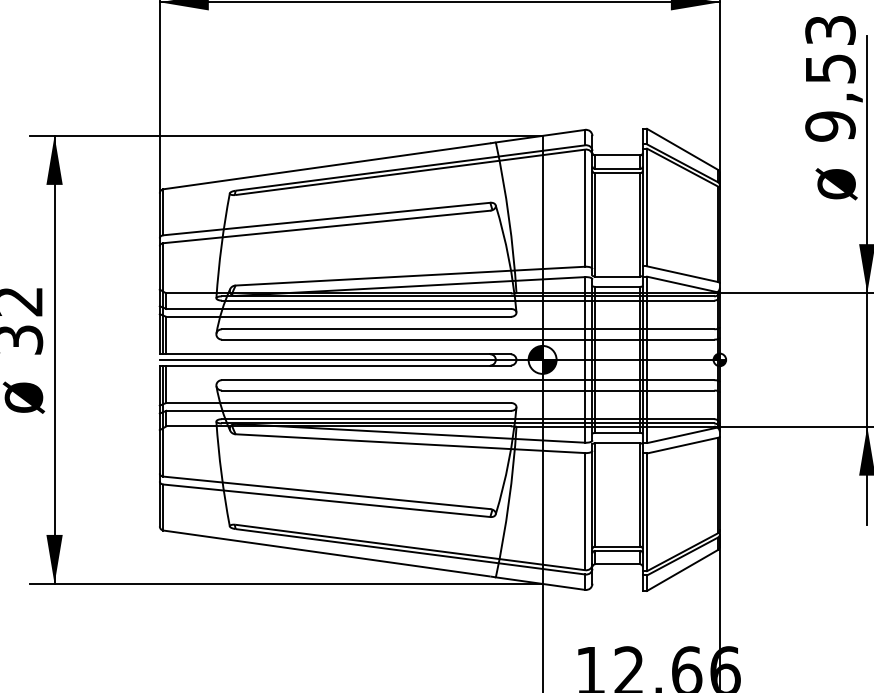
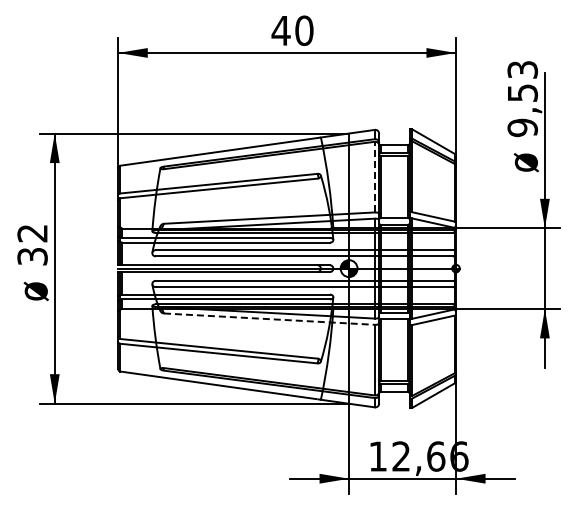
line: (584, 207) -> (374, 176), solid -> dashed
line: (410, 444) -> (269, 319), solid -> dashed

